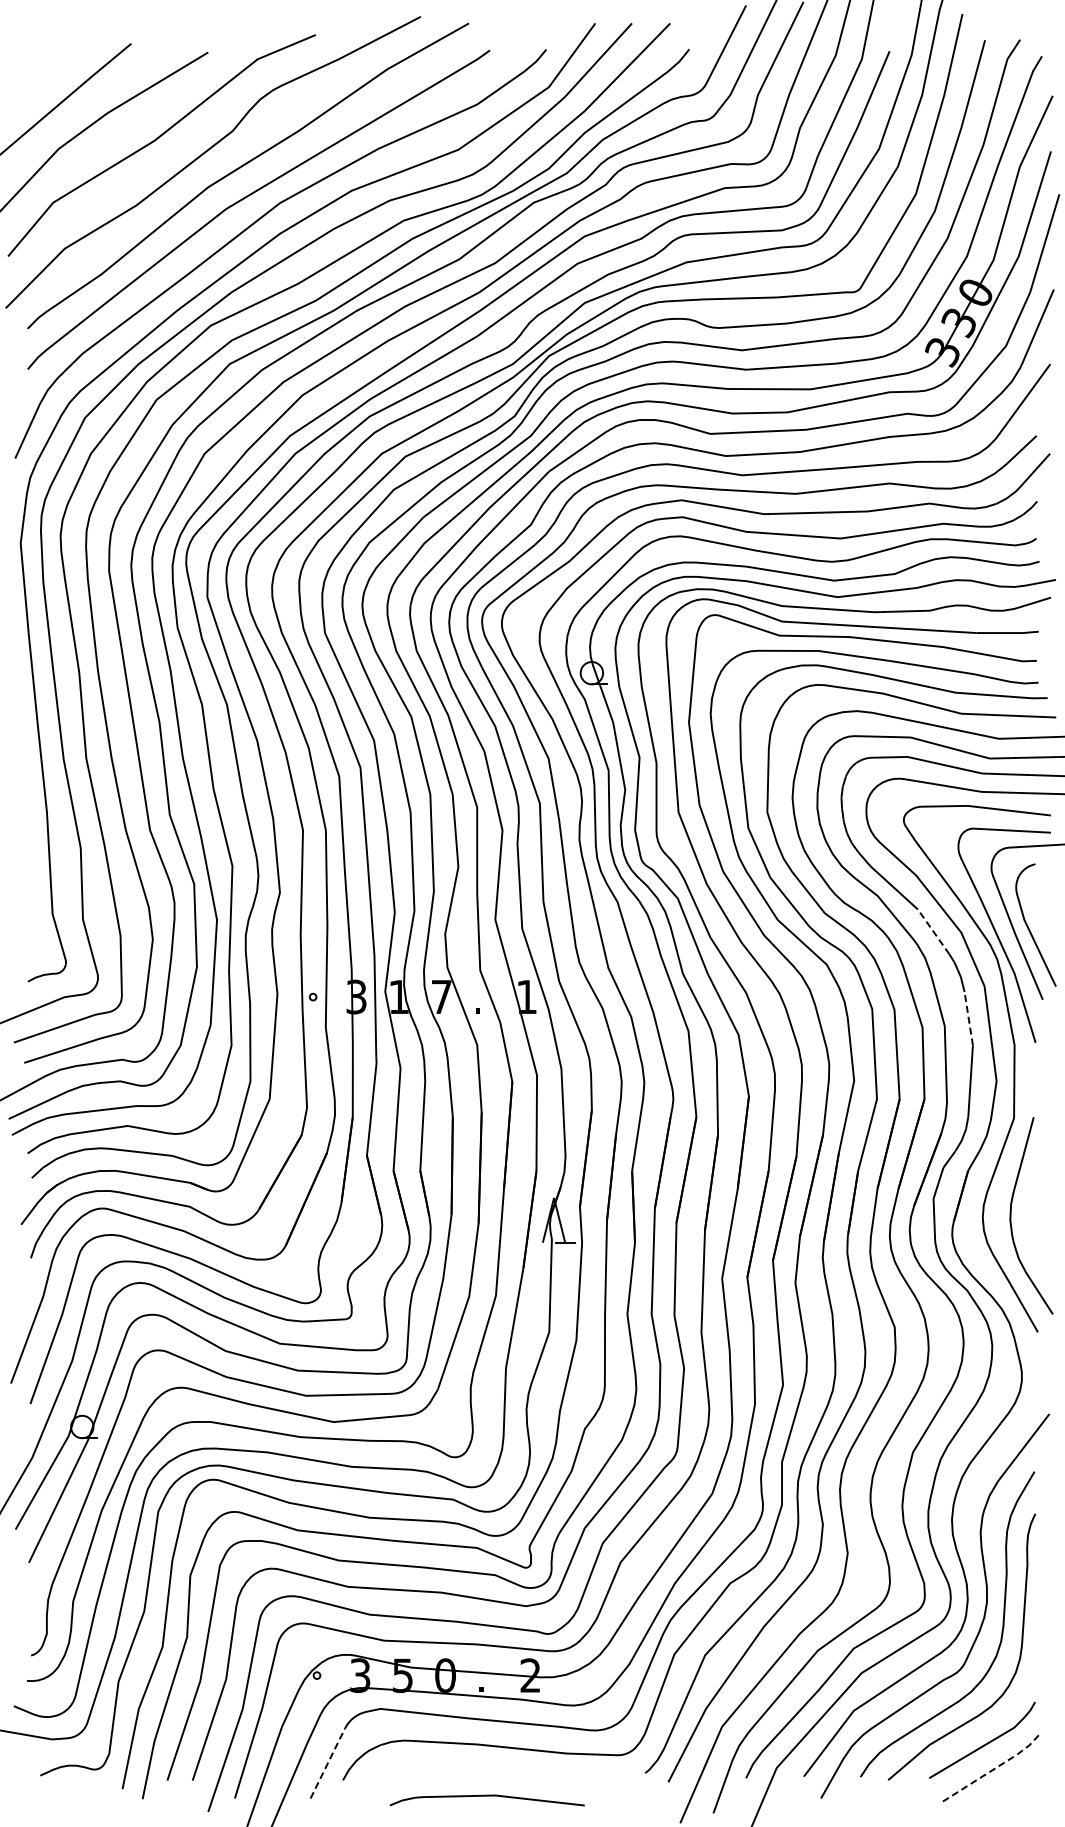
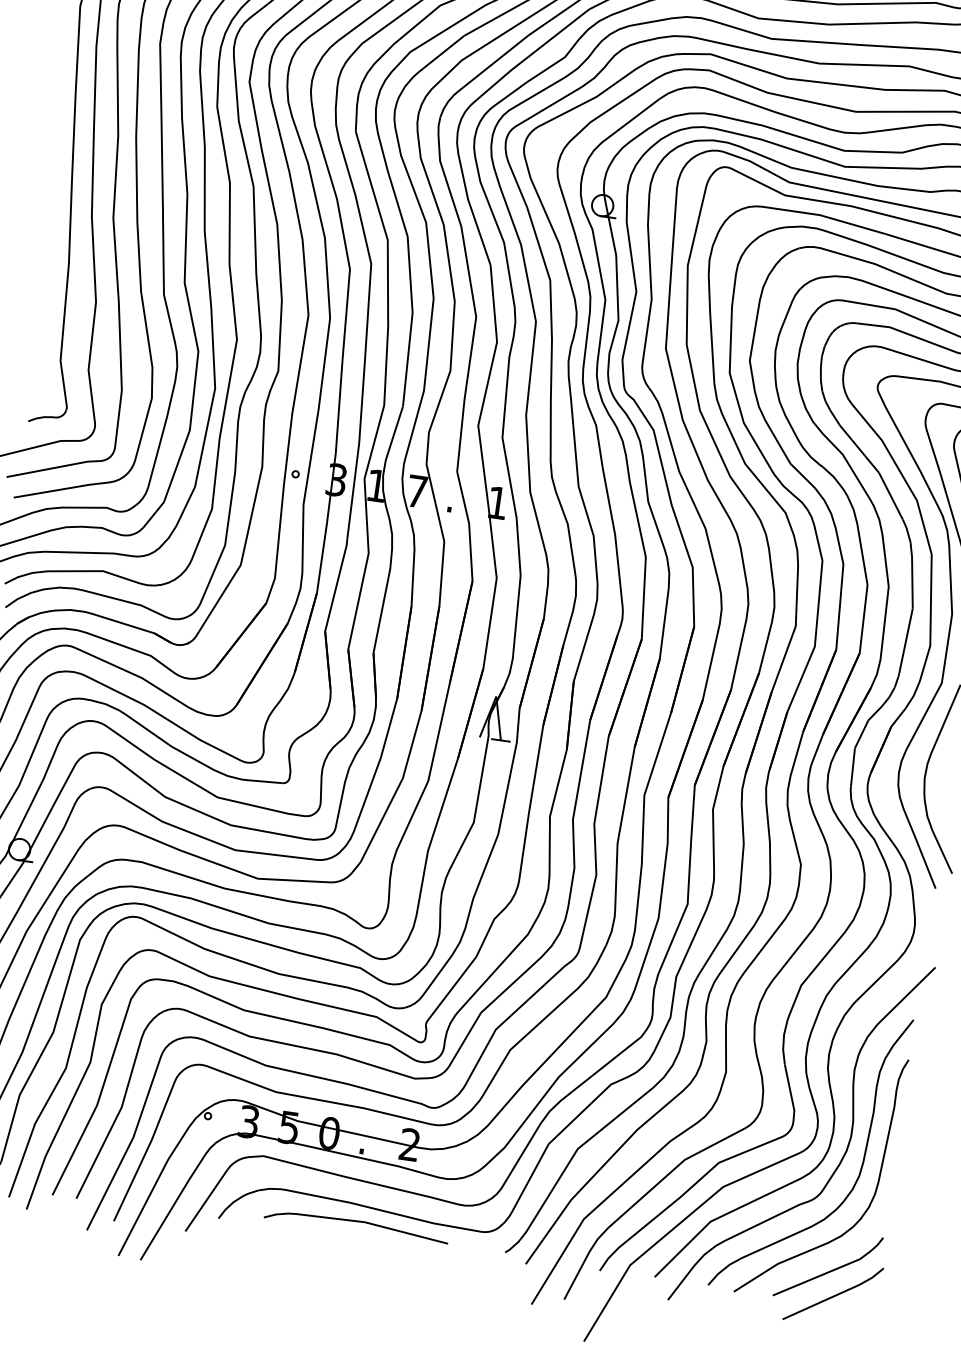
line: (933, 931) -> (890, 495), dashed -> solid
line: (968, 1018) -> (912, 582), dashed -> solid
line: (328, 1762) -> (207, 1199), dashed -> solid
line: (994, 1768) -> (835, 1295), dashed -> solid
curve: (486, 1796) -> (356, 1221), moved

